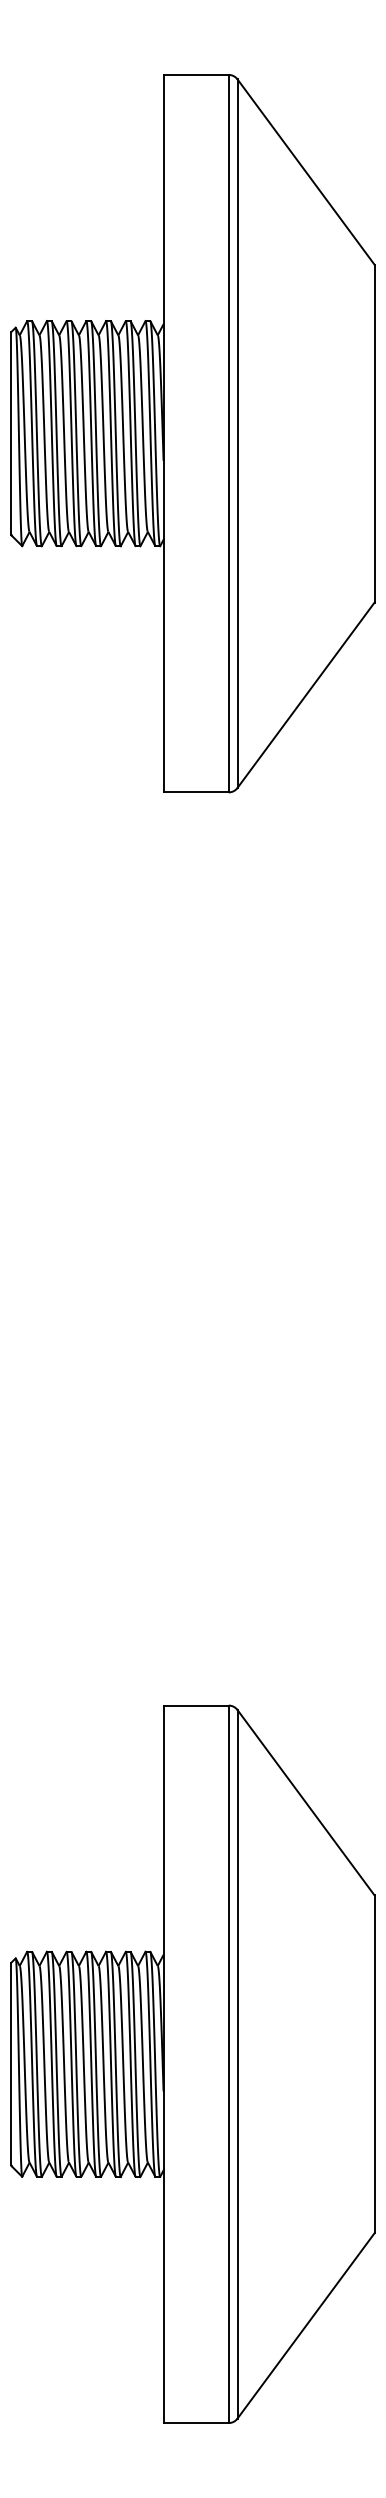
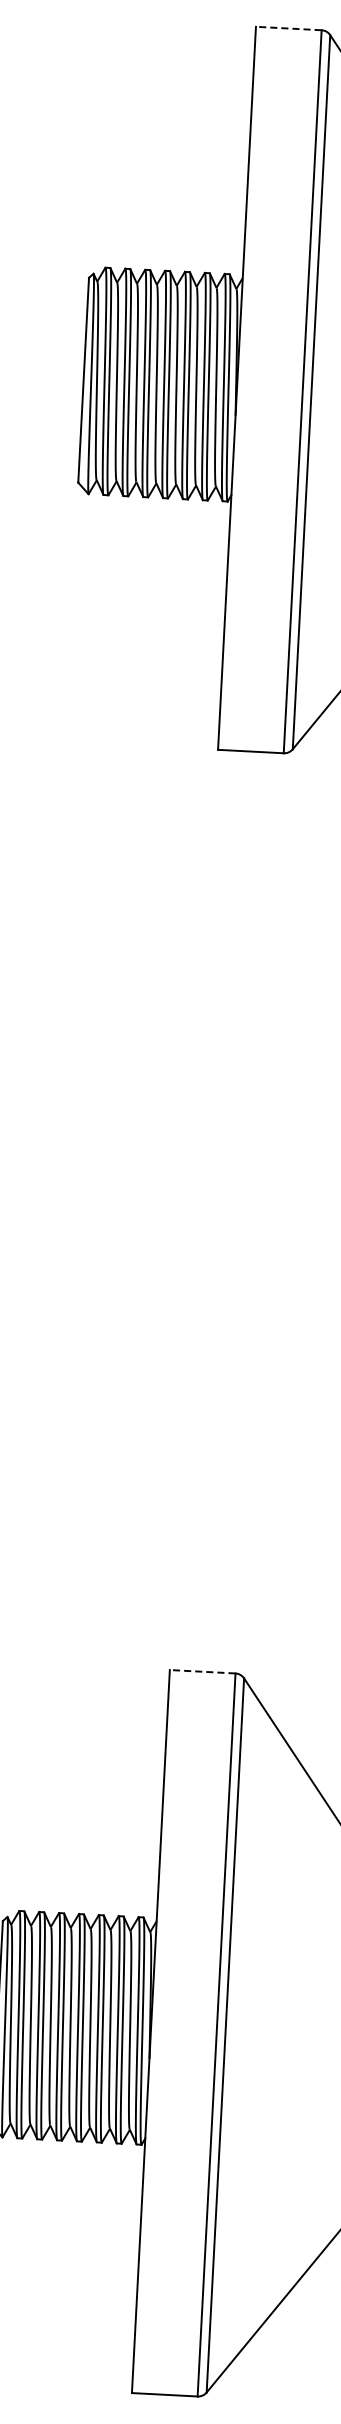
line: (196, 74) -> (289, 28), solid -> dashed
line: (196, 1705) -> (203, 1671), solid -> dashed

